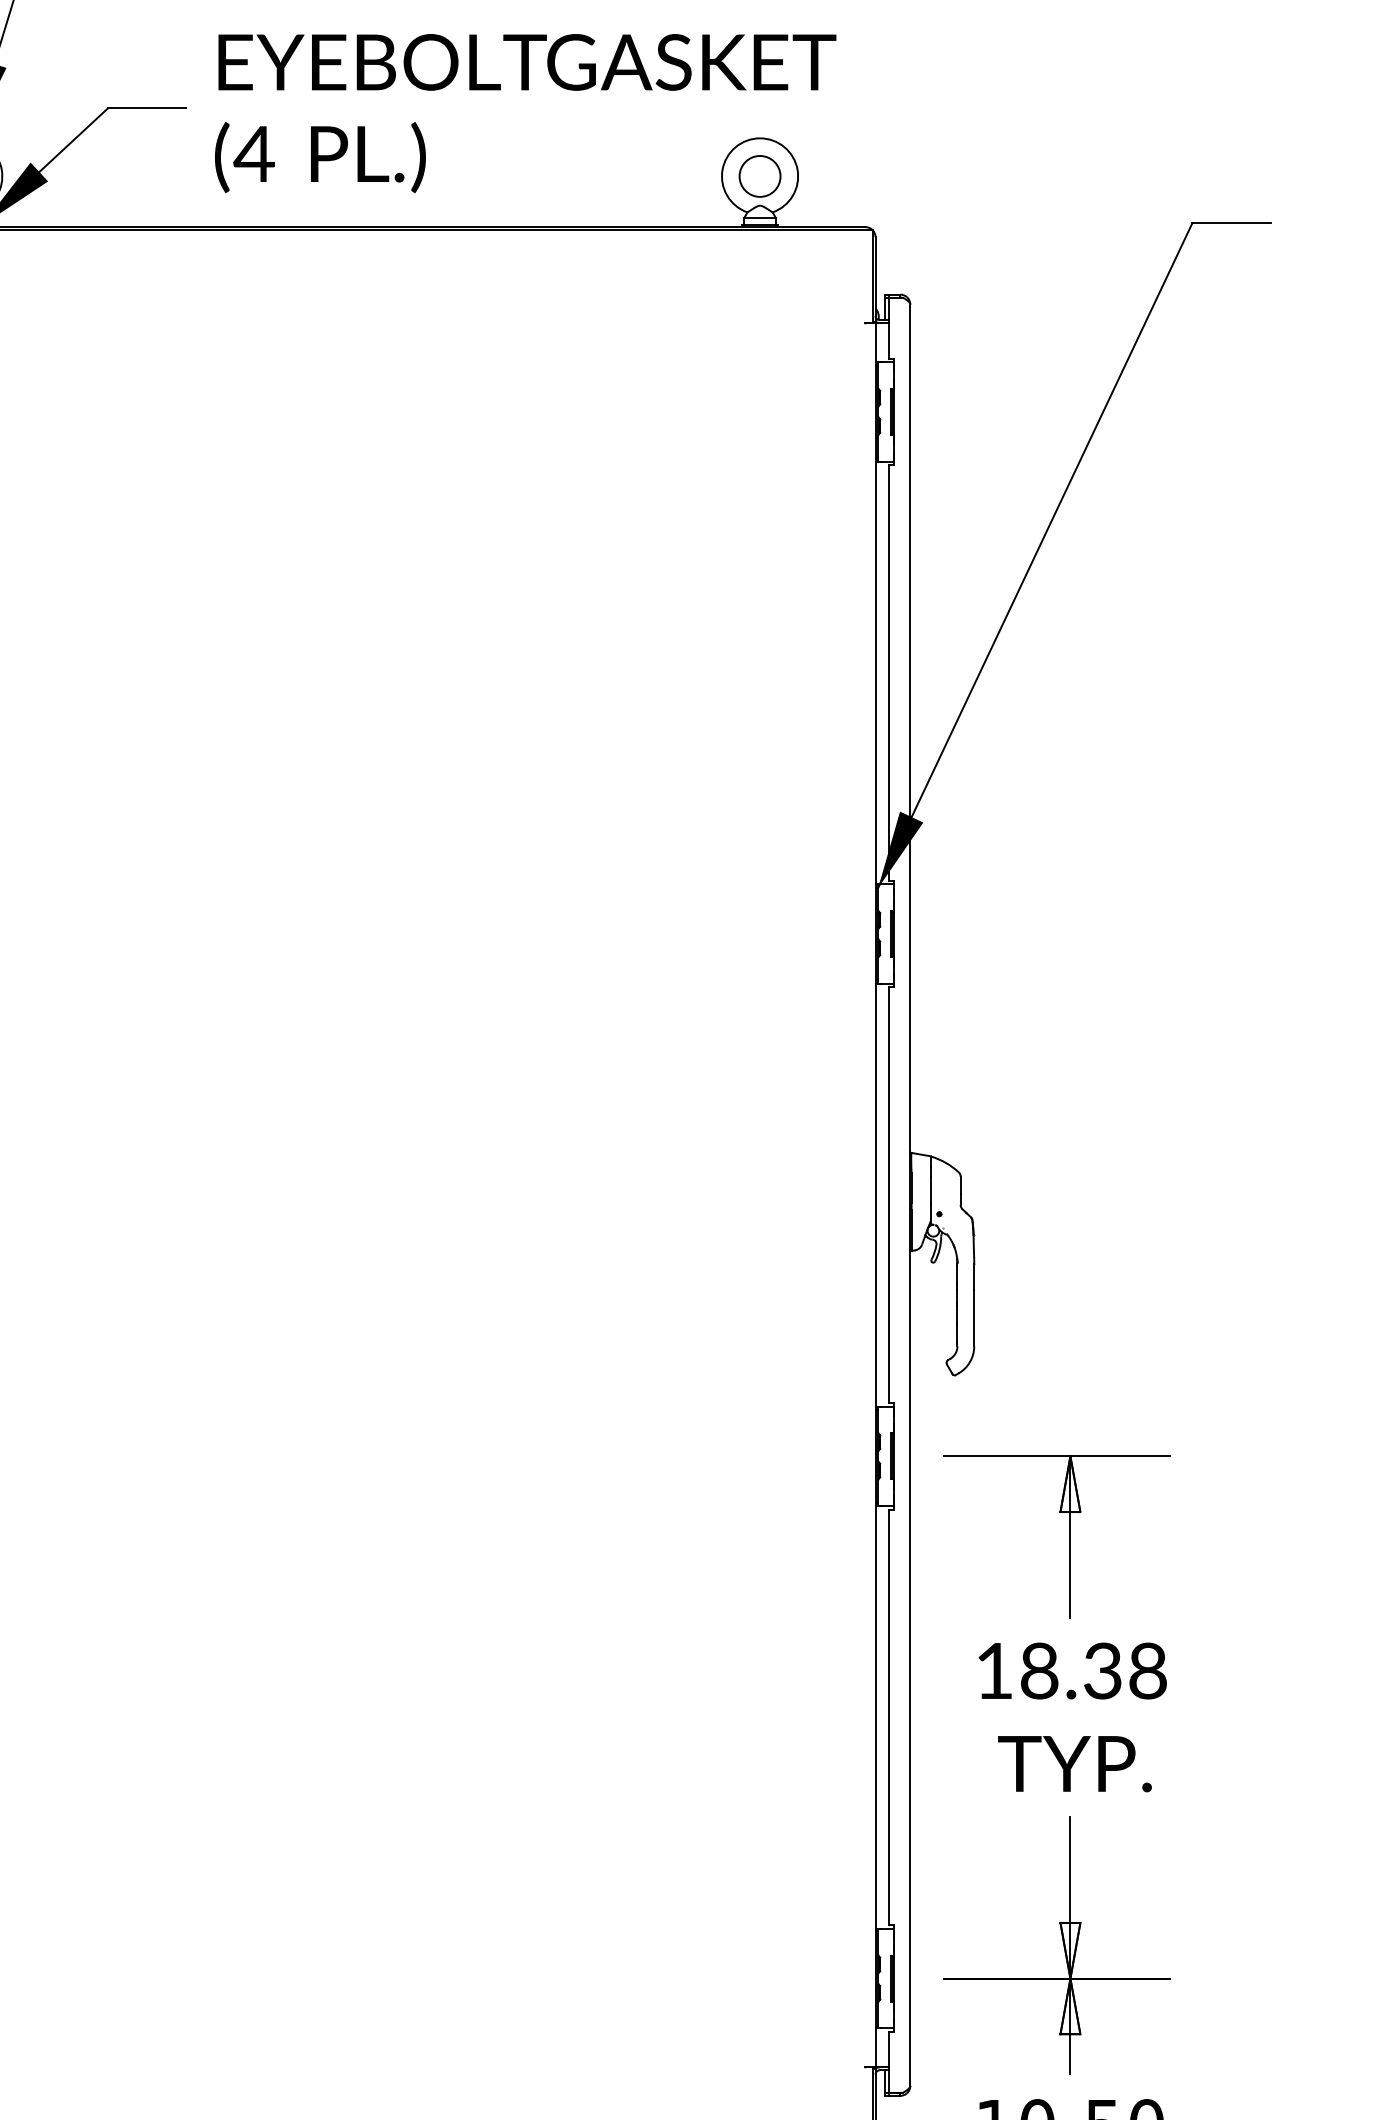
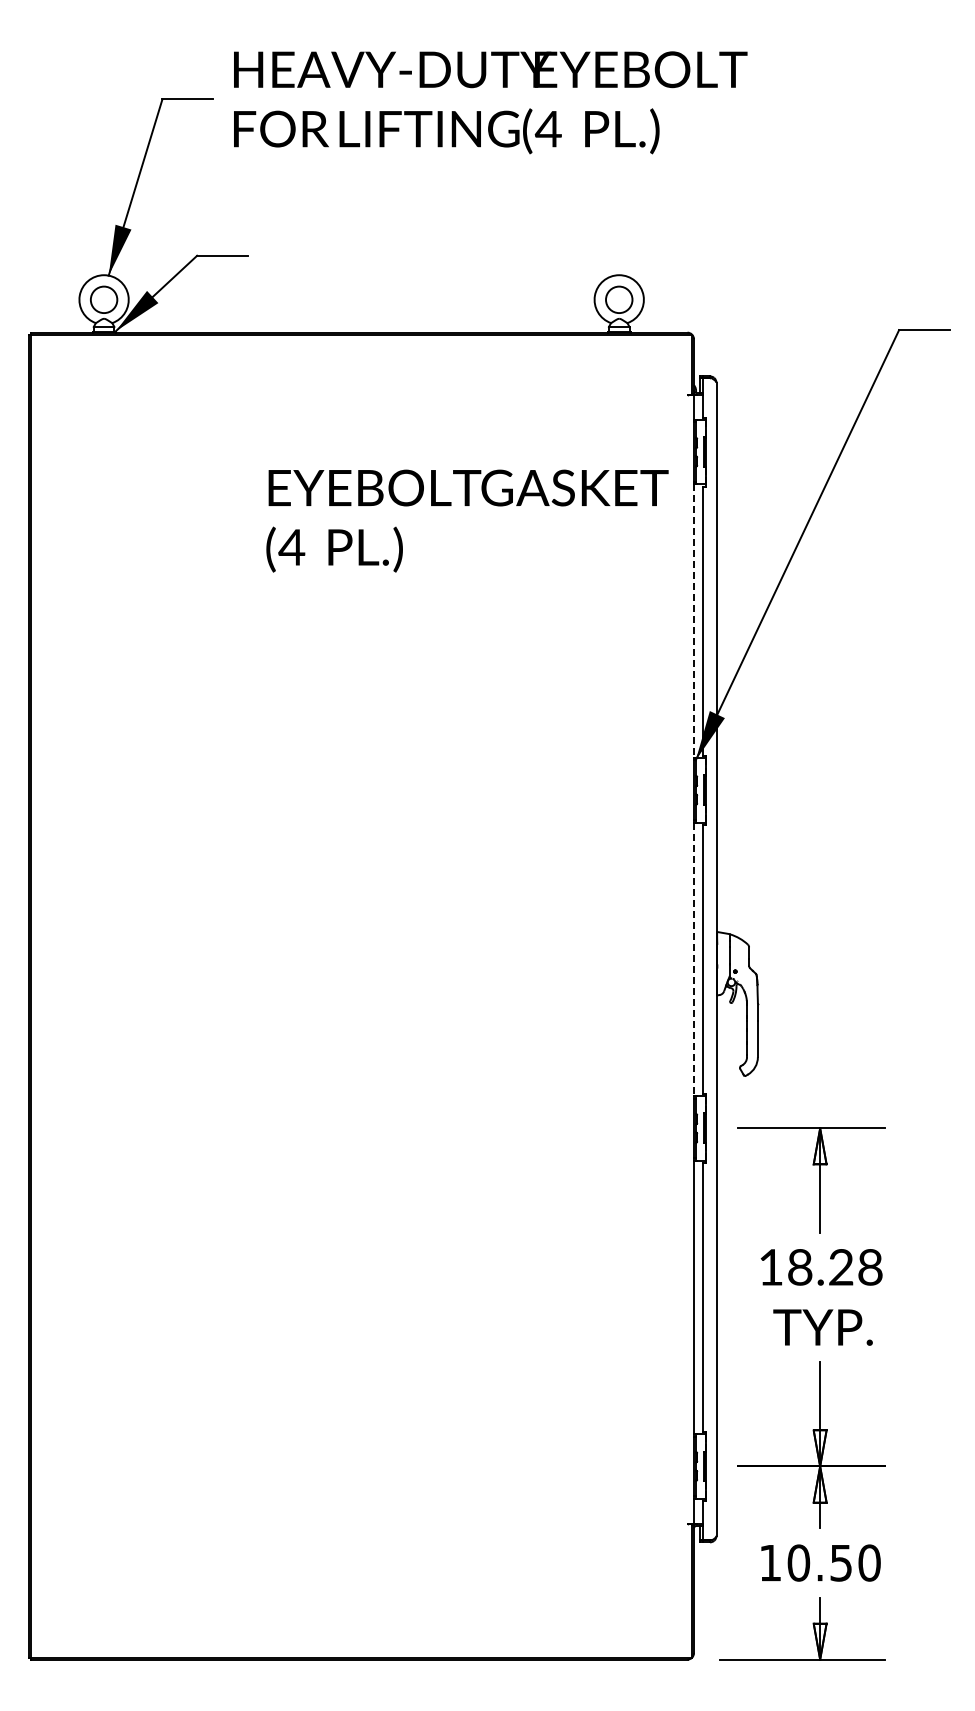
text: (525, 112) -> (467, 520), moved
line: (876, 673) -> (694, 621), solid -> dashed
line: (876, 1195) -> (694, 959), solid -> dashed
text: (1103, 1671) -> (841, 1267), 18.38 -> 18.28

